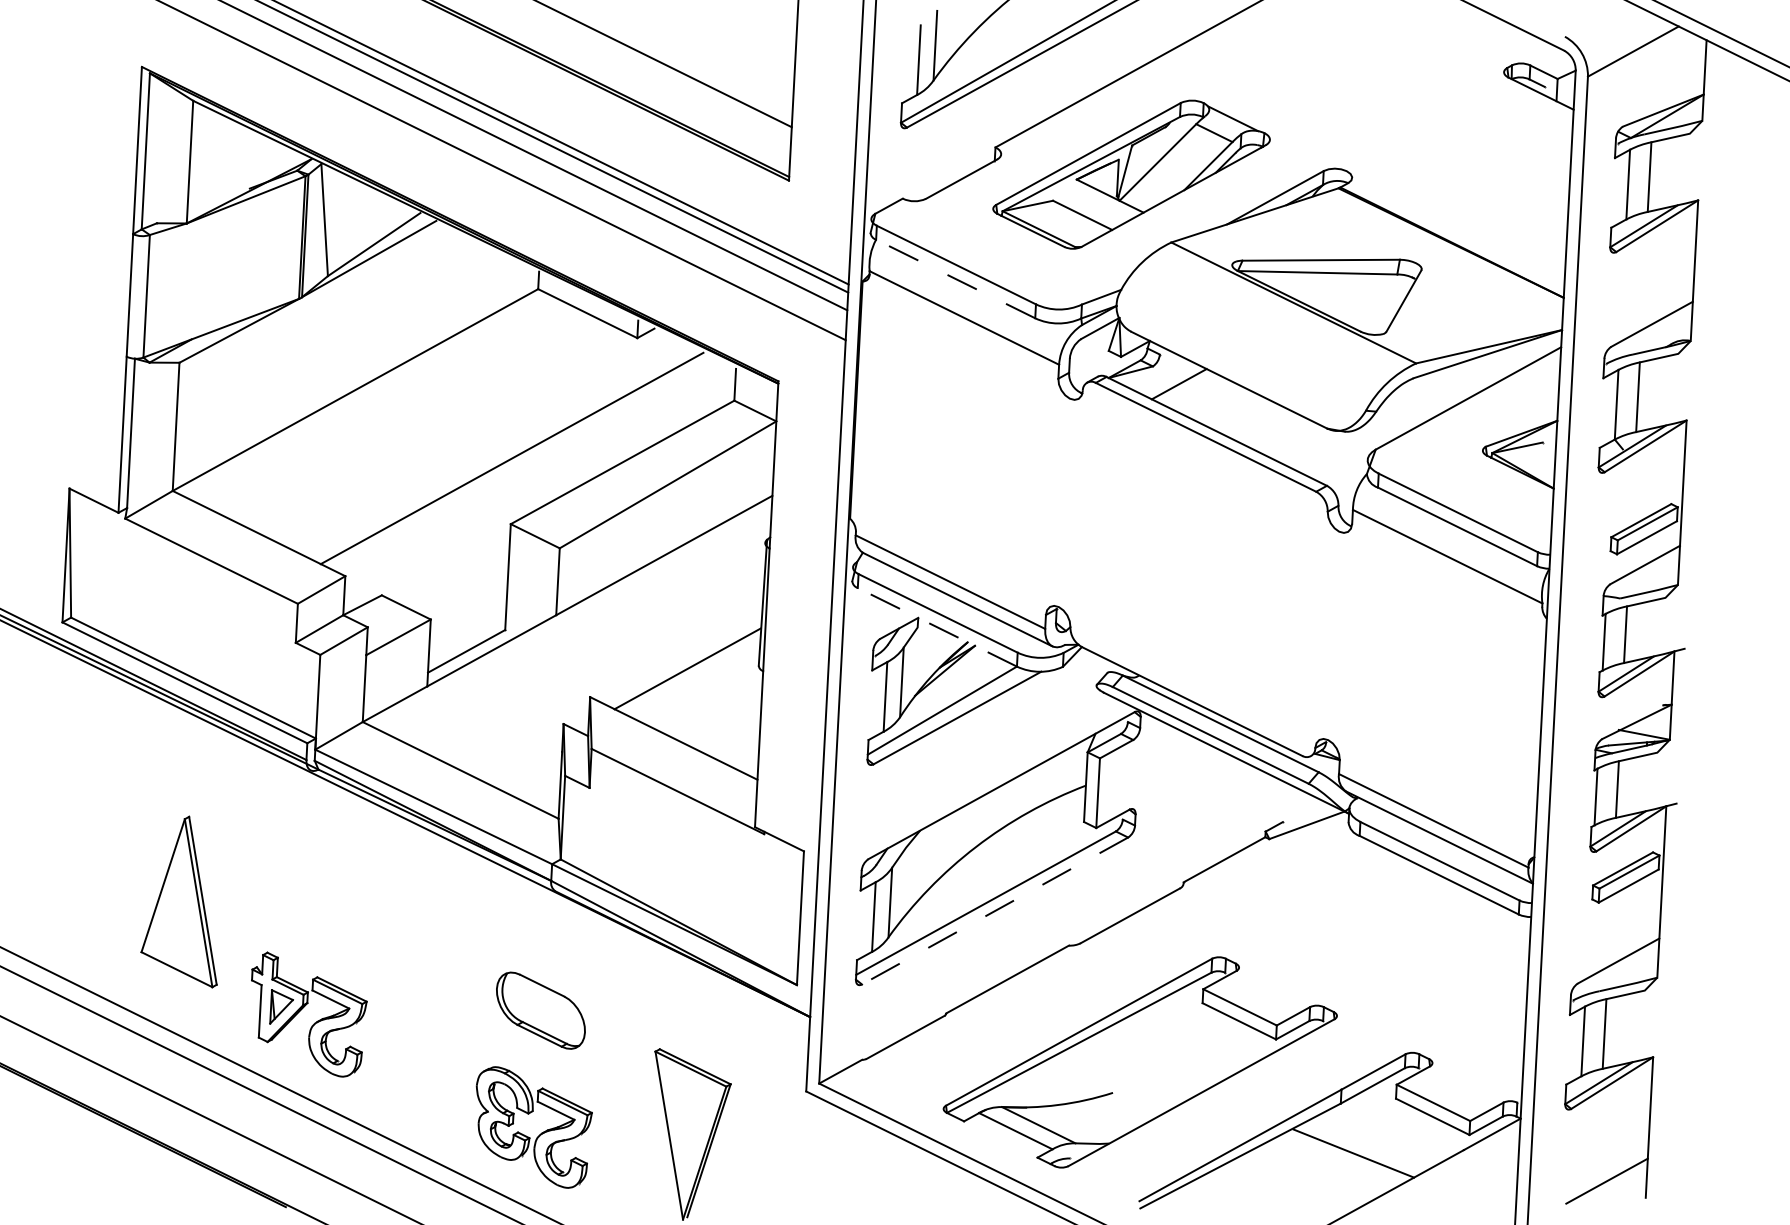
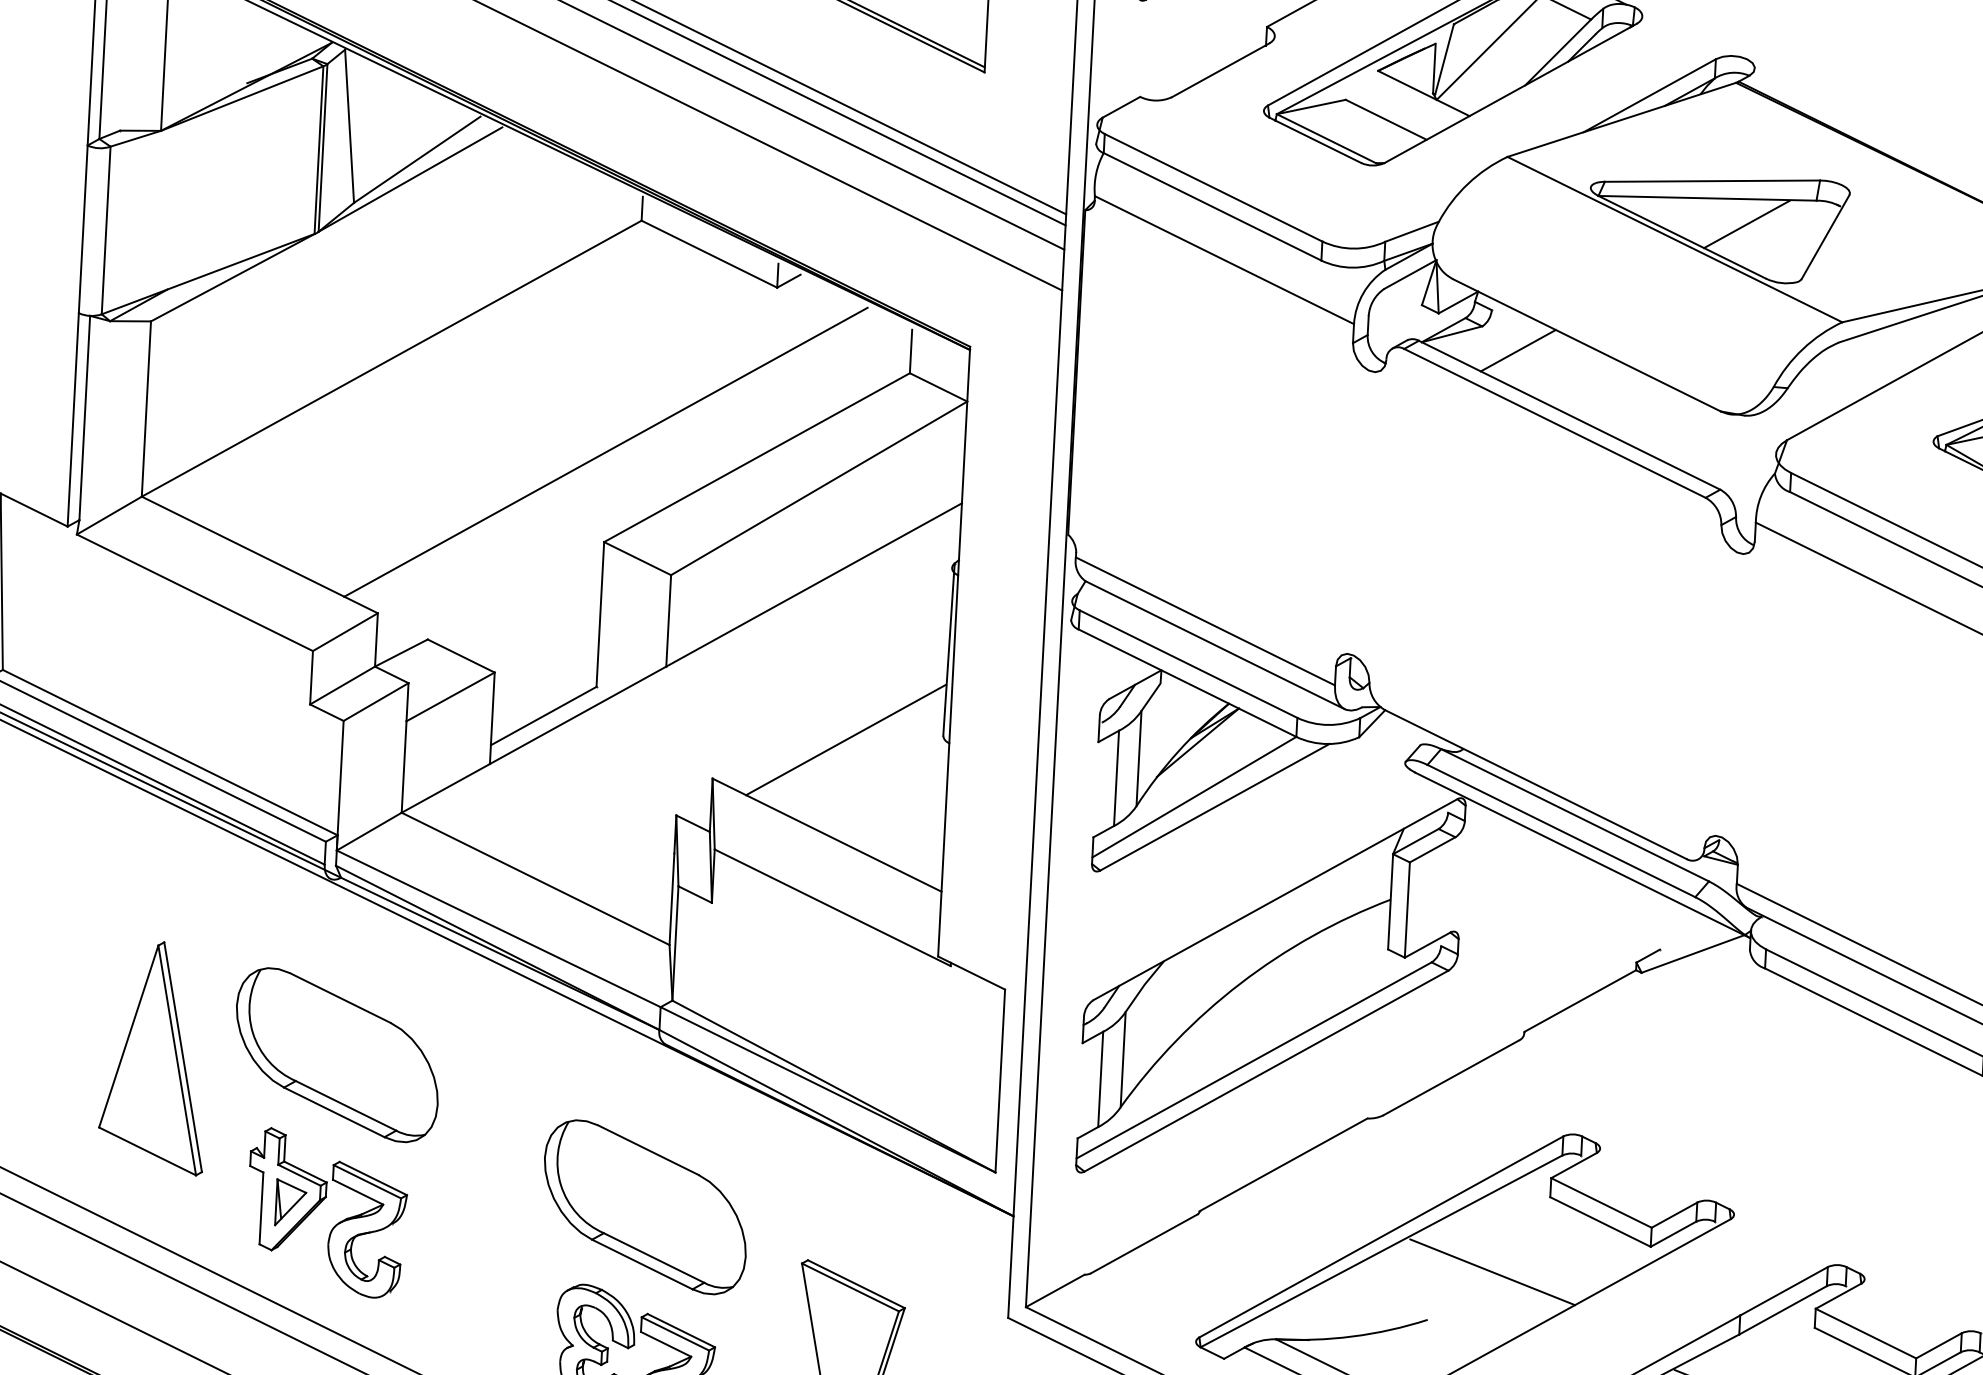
line: (955, 279) -> (1212, 207), dashed -> solid
line: (1346, 291) -> (1747, 223), added
line: (937, 627) -> (1187, 683), dashed -> solid
part: (315, 898) -> (337, 1054), added
line: (995, 911) -> (1267, 1071), dashed -> solid
part: (540, 1010) -> (644, 1207), size x1.67
line: (1160, 1058) -> (1492, 1272), added

